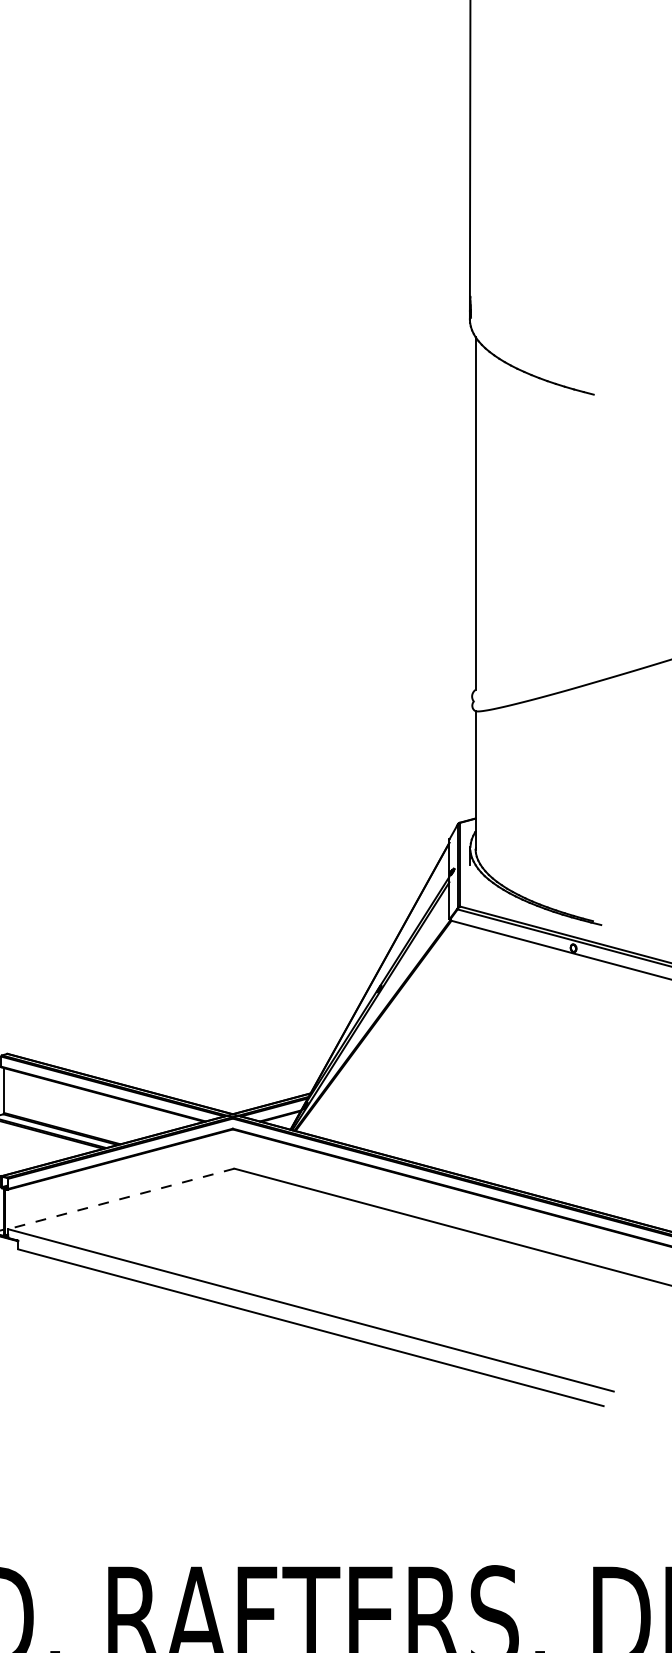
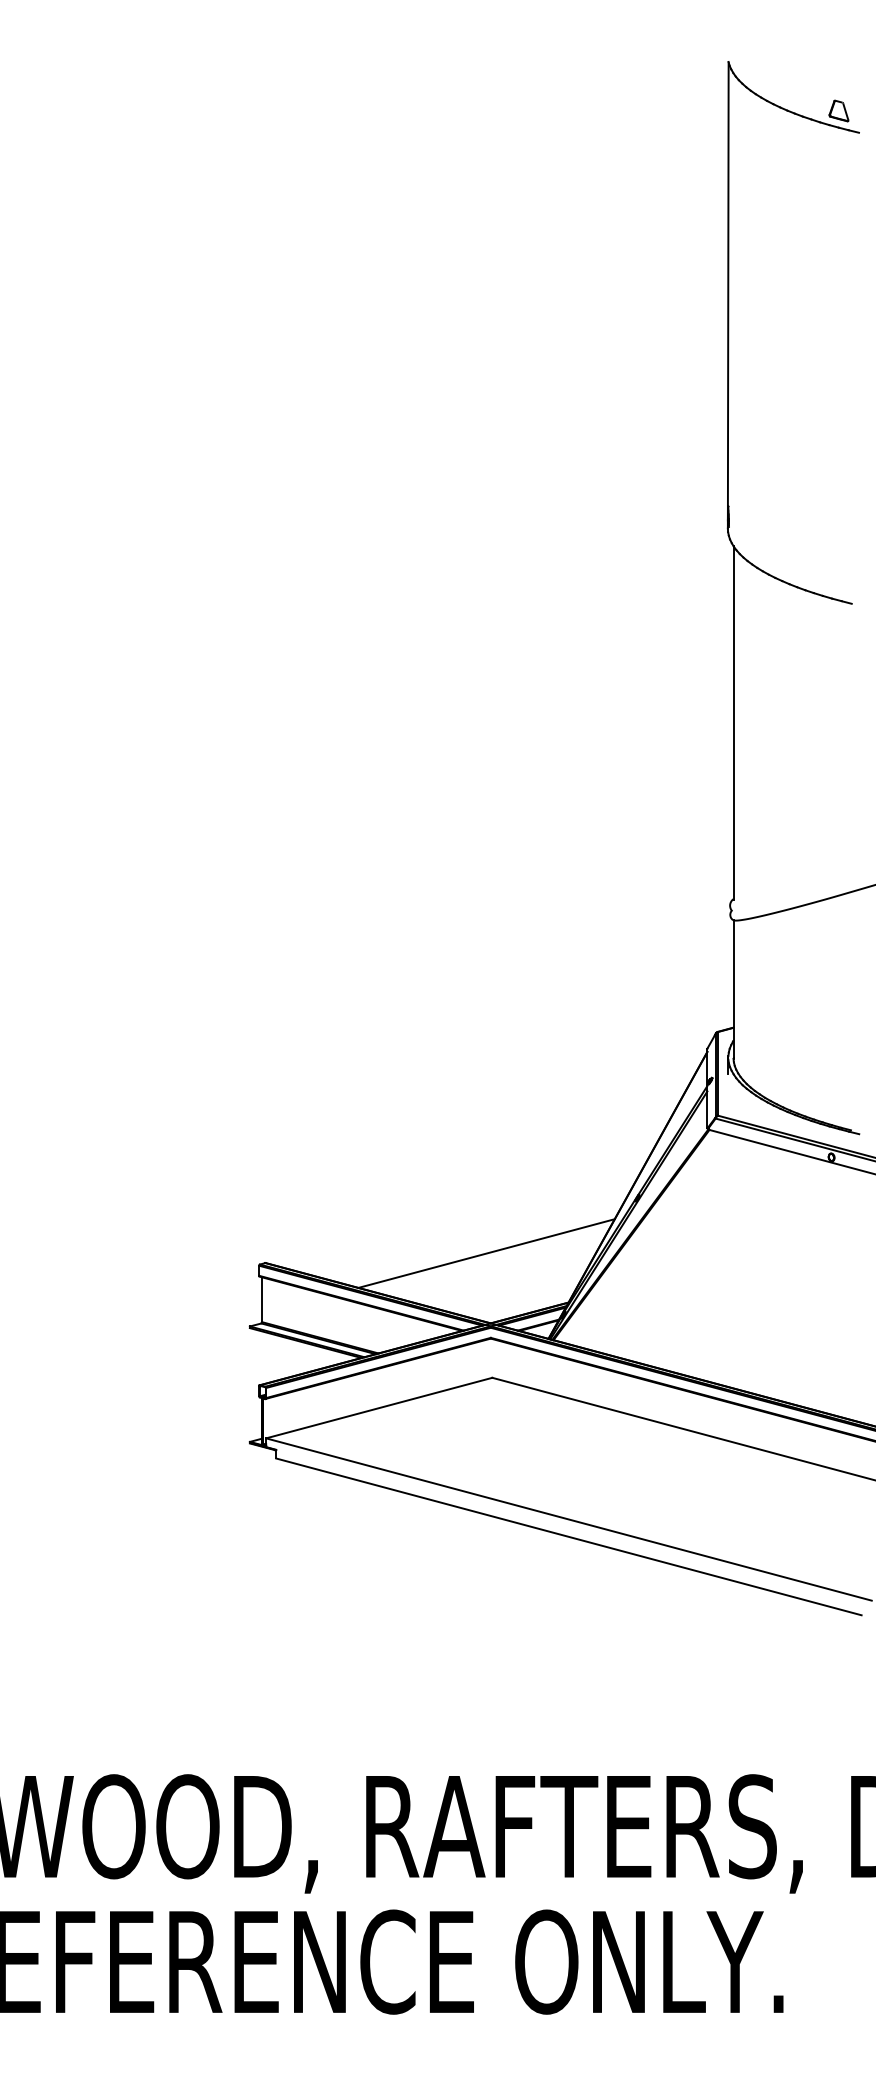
line: (228, 1044) -> (486, 1253), added
line: (120, 1199) -> (378, 1408), dashed -> solid

